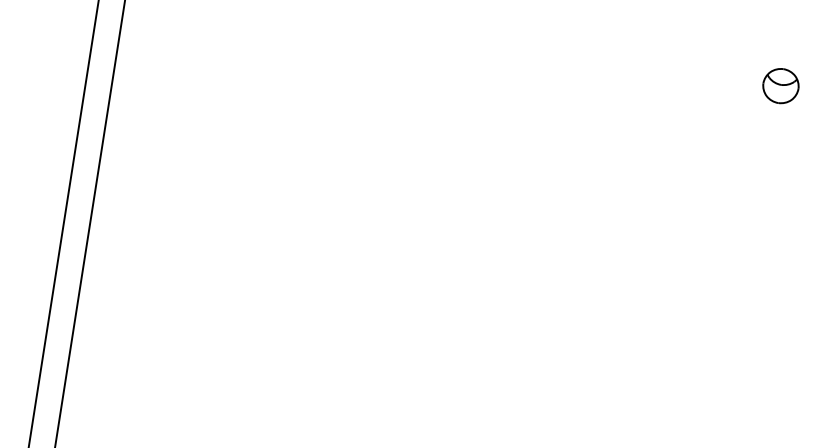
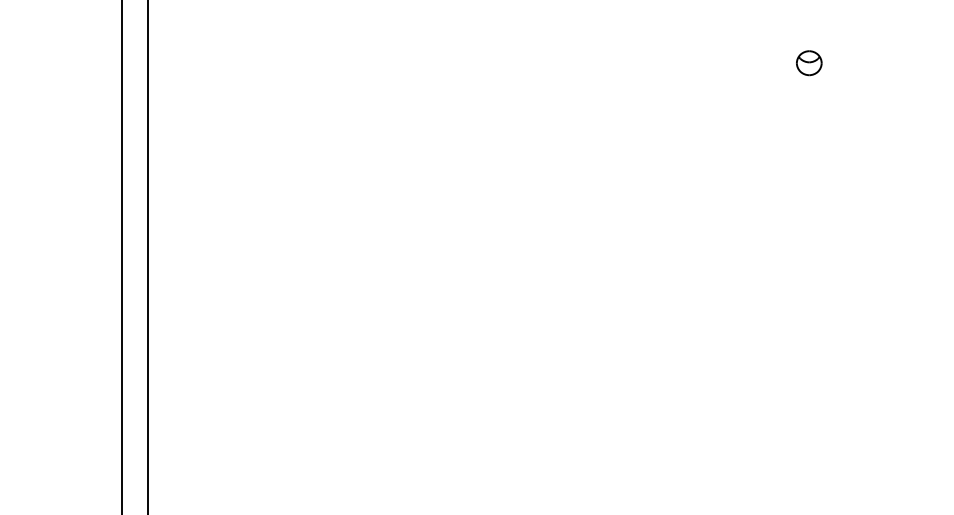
part: (780, 86) -> (808, 63), size x0.7

